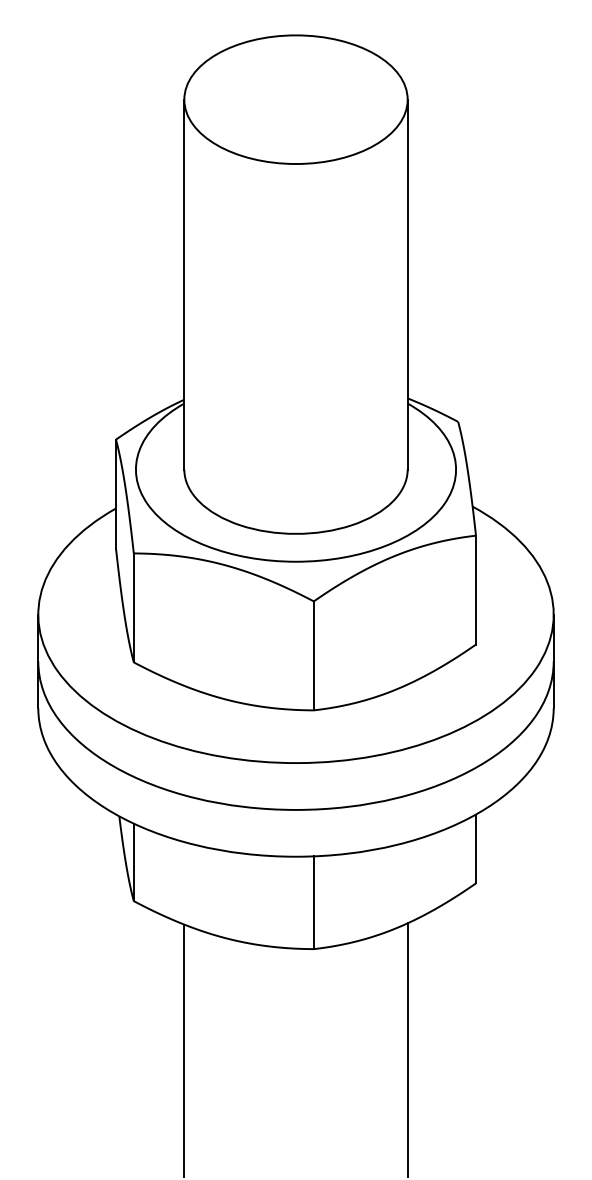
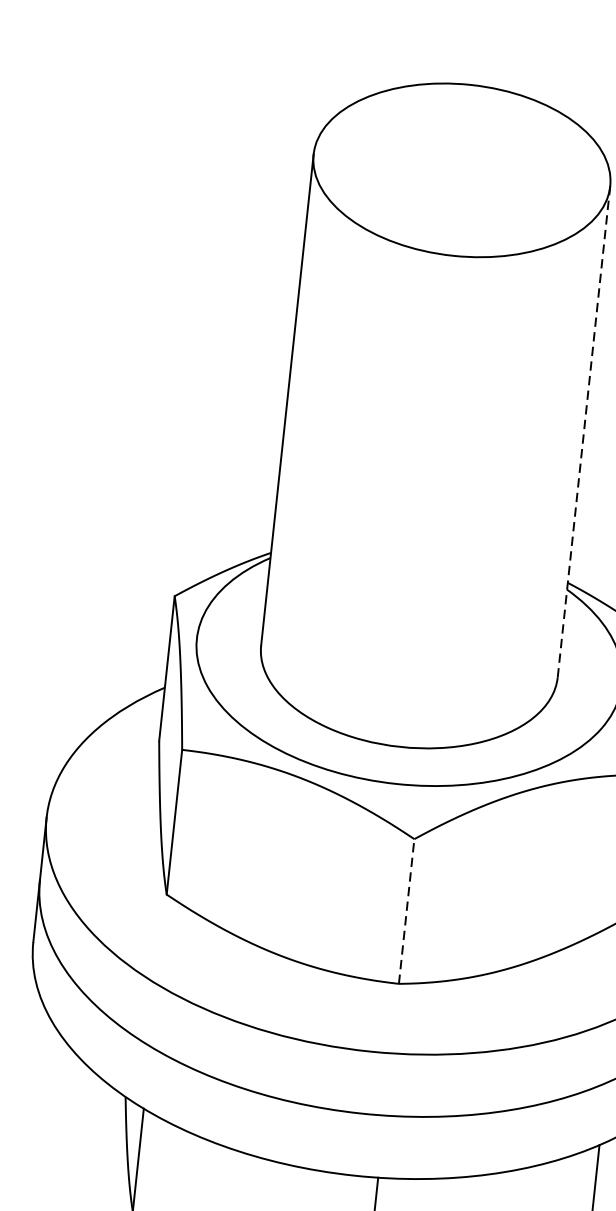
line: (407, 284) -> (583, 431), solid -> dashed
line: (313, 655) -> (406, 910), solid -> dashed

